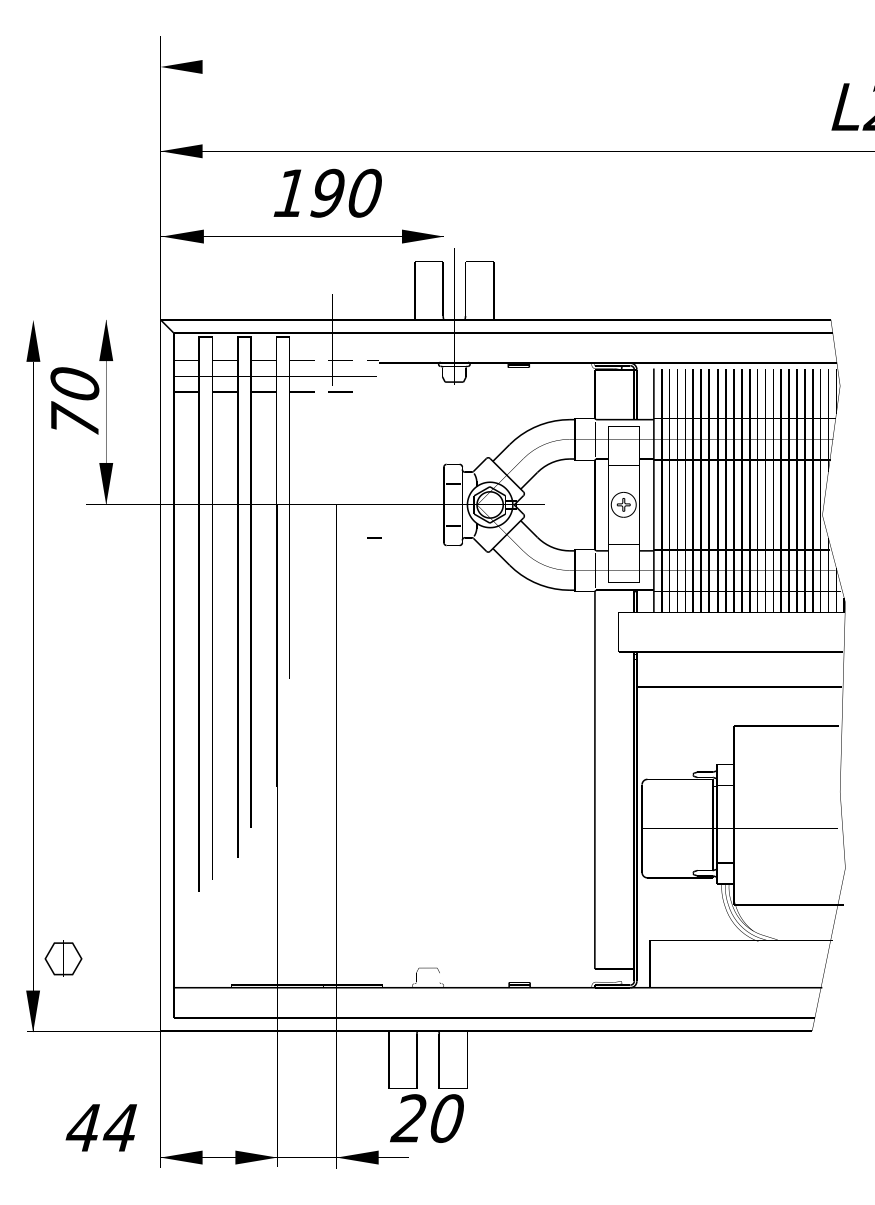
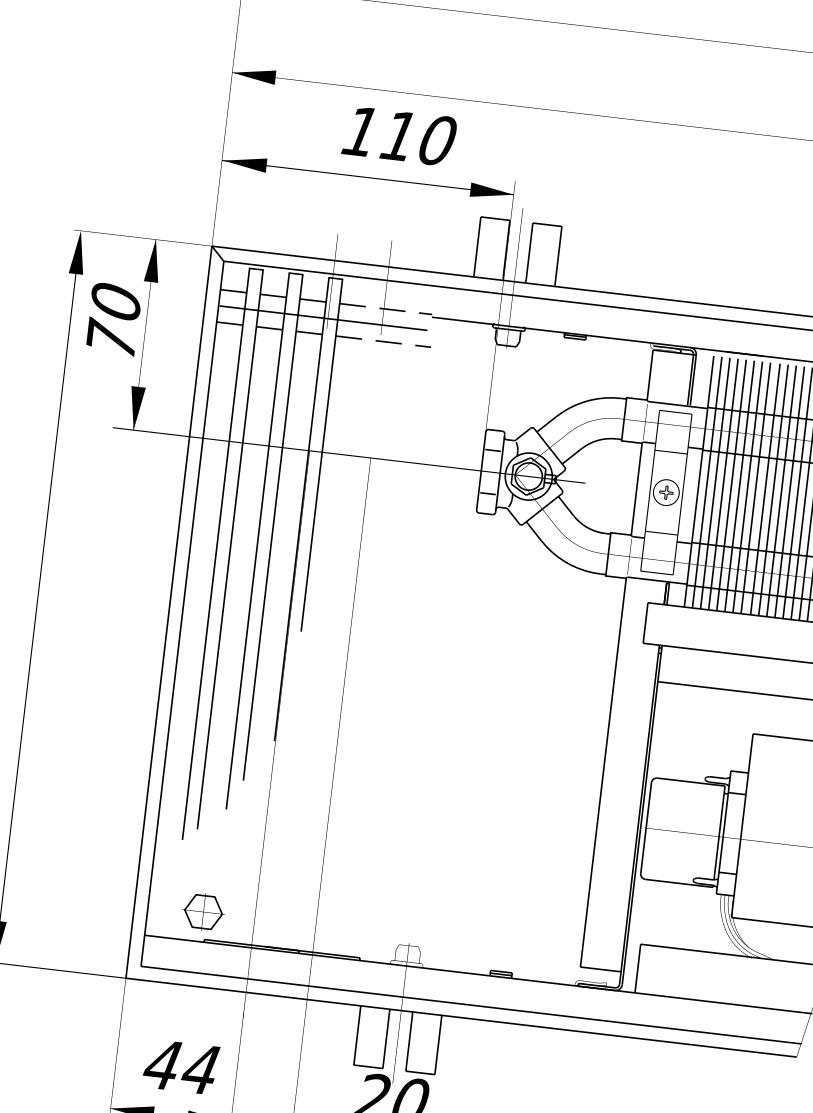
text: (327, 192) -> (399, 135), 190 -> 110
line: (374, 537) -> (423, 345), moved
part: (63, 958) -> (203, 911), moved
text: (100, 1127) -> (180, 1066), moved

